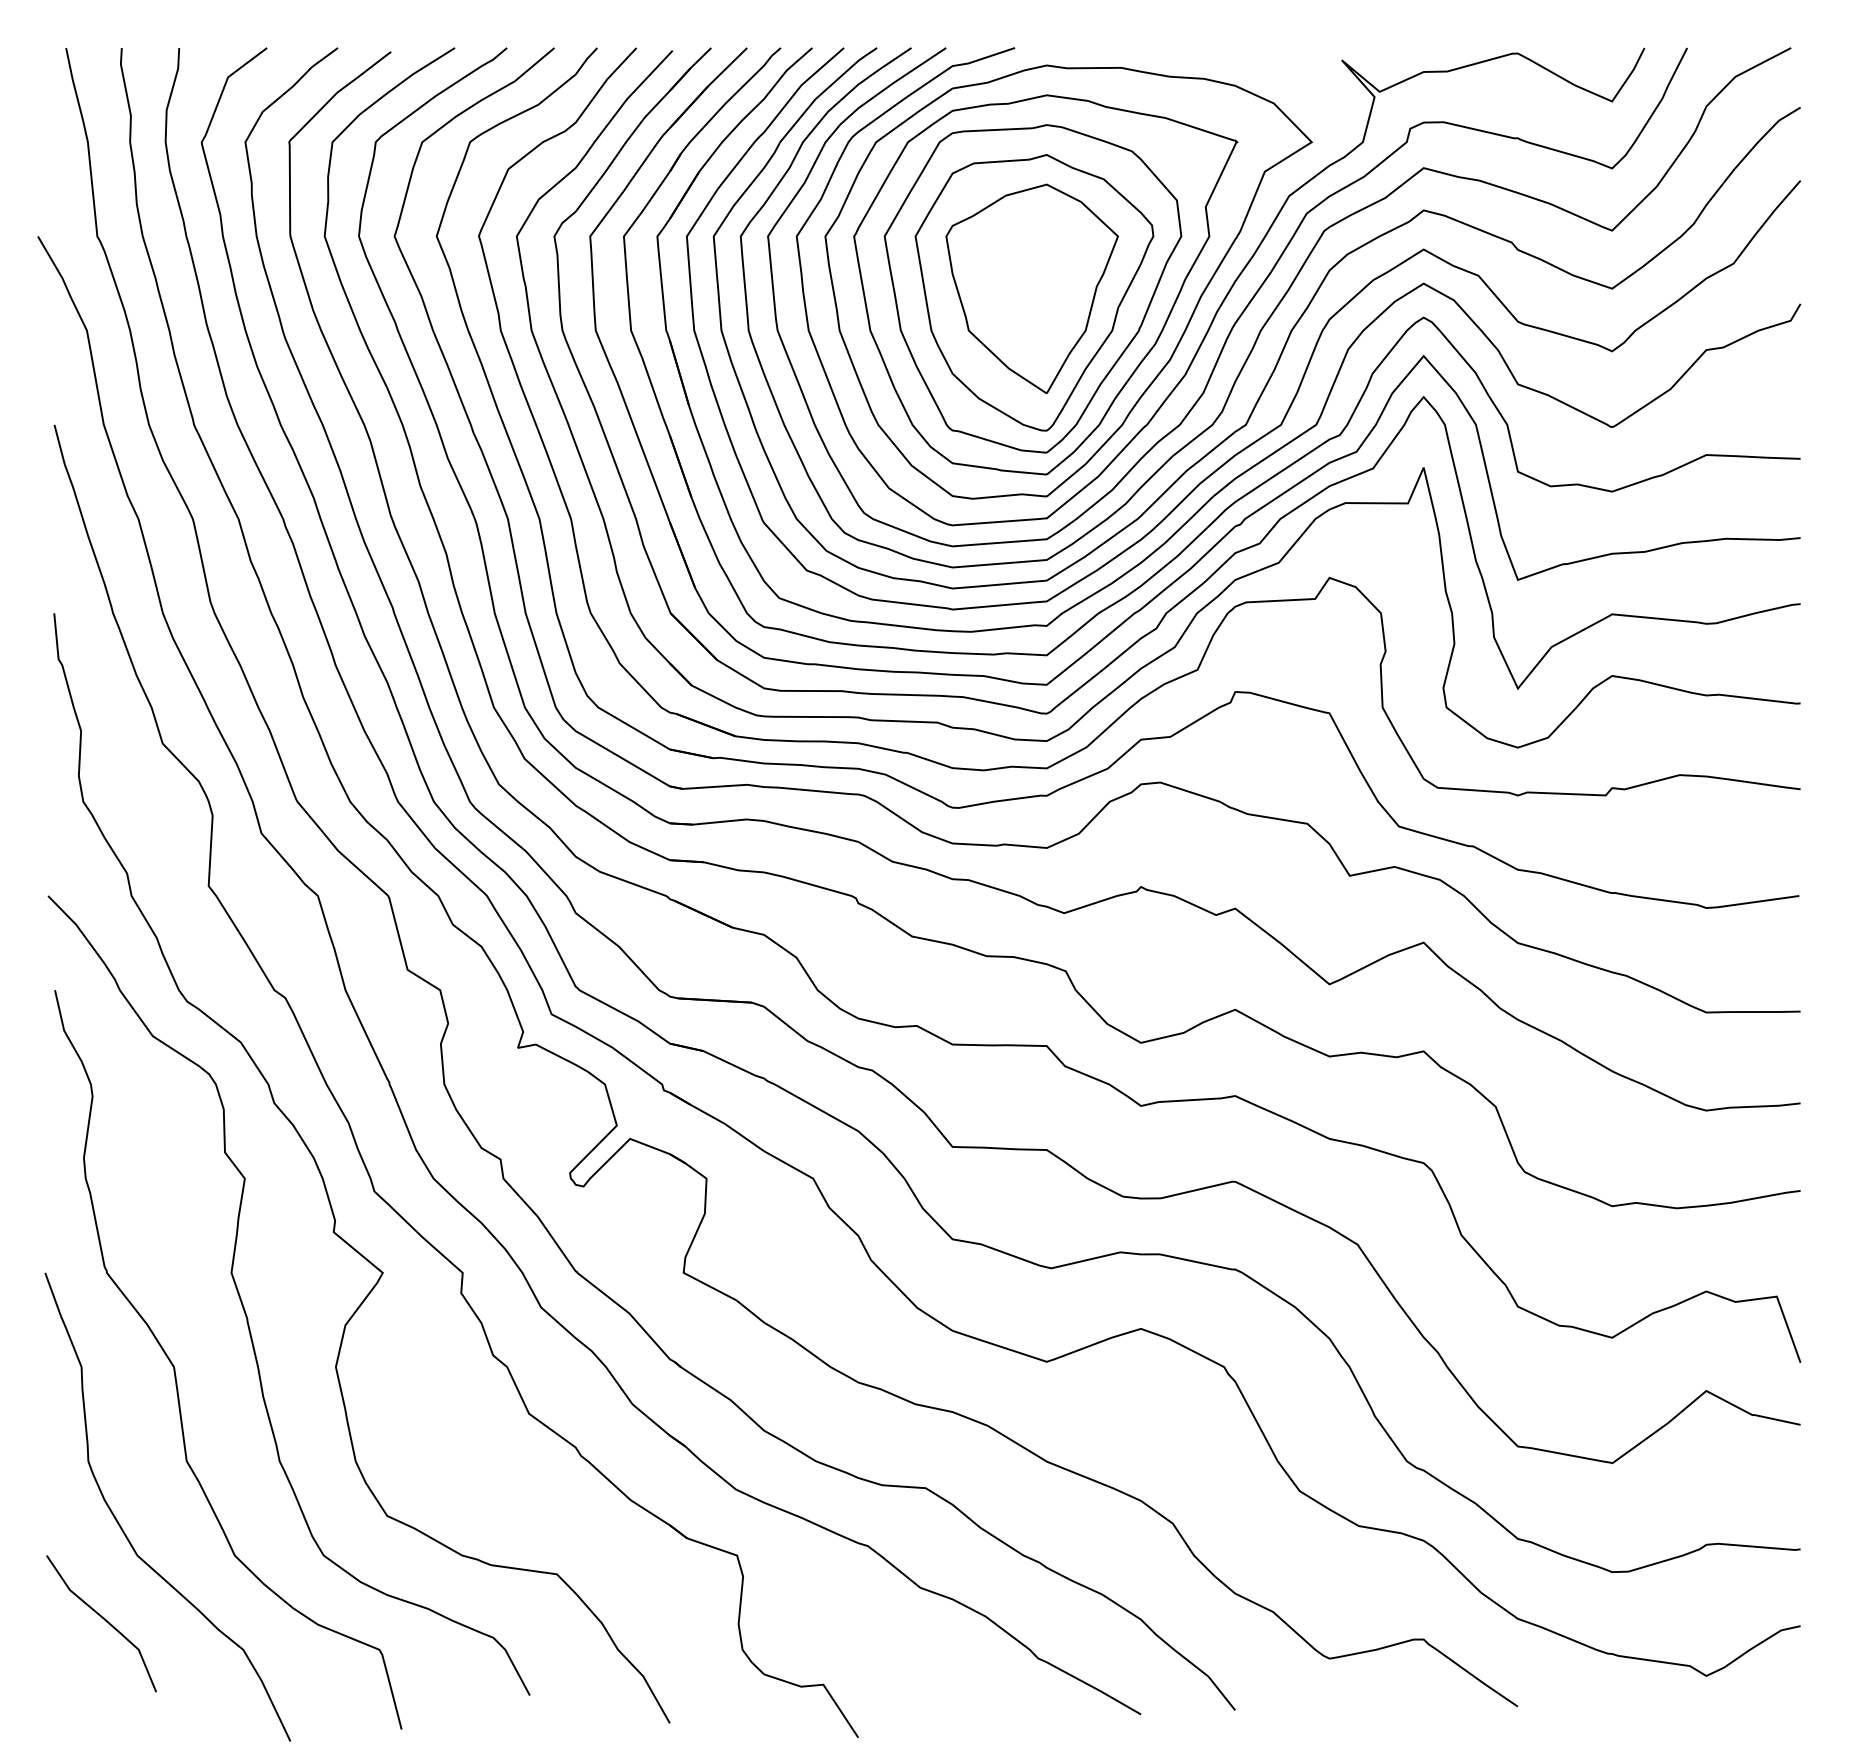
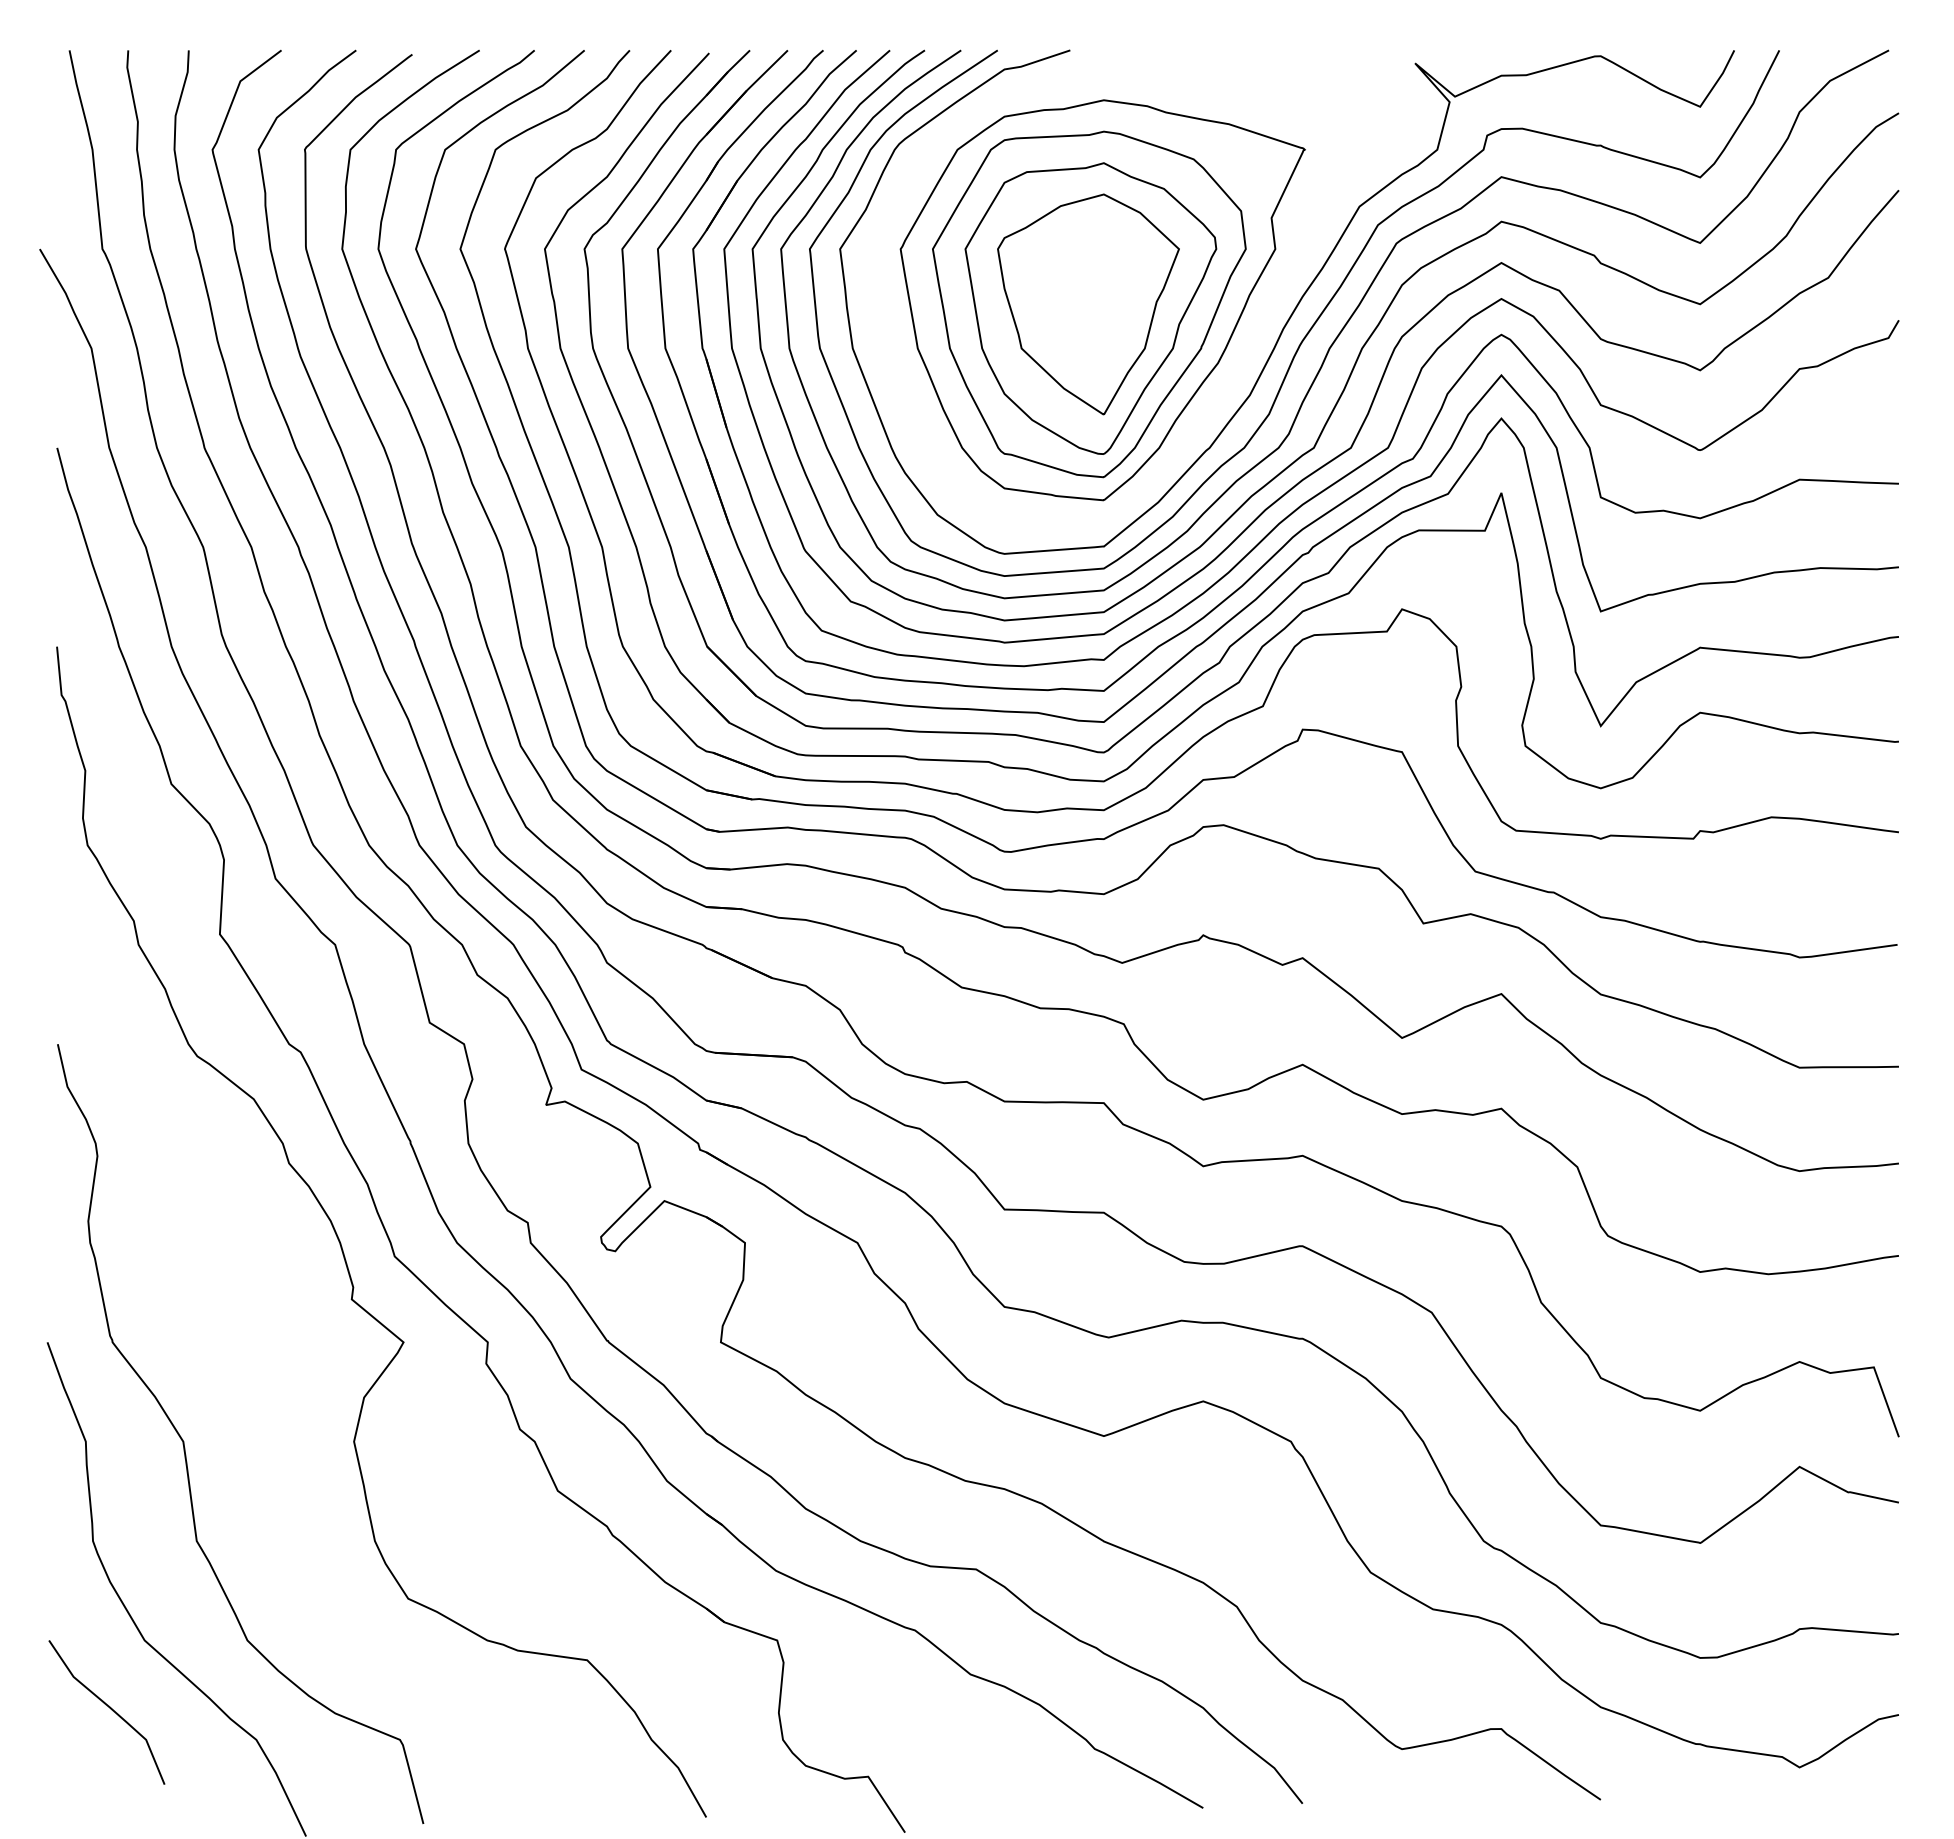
part: (1068, 282) -> (1126, 297), removed
curve: (246, 1311) -> (259, 1383), removed

